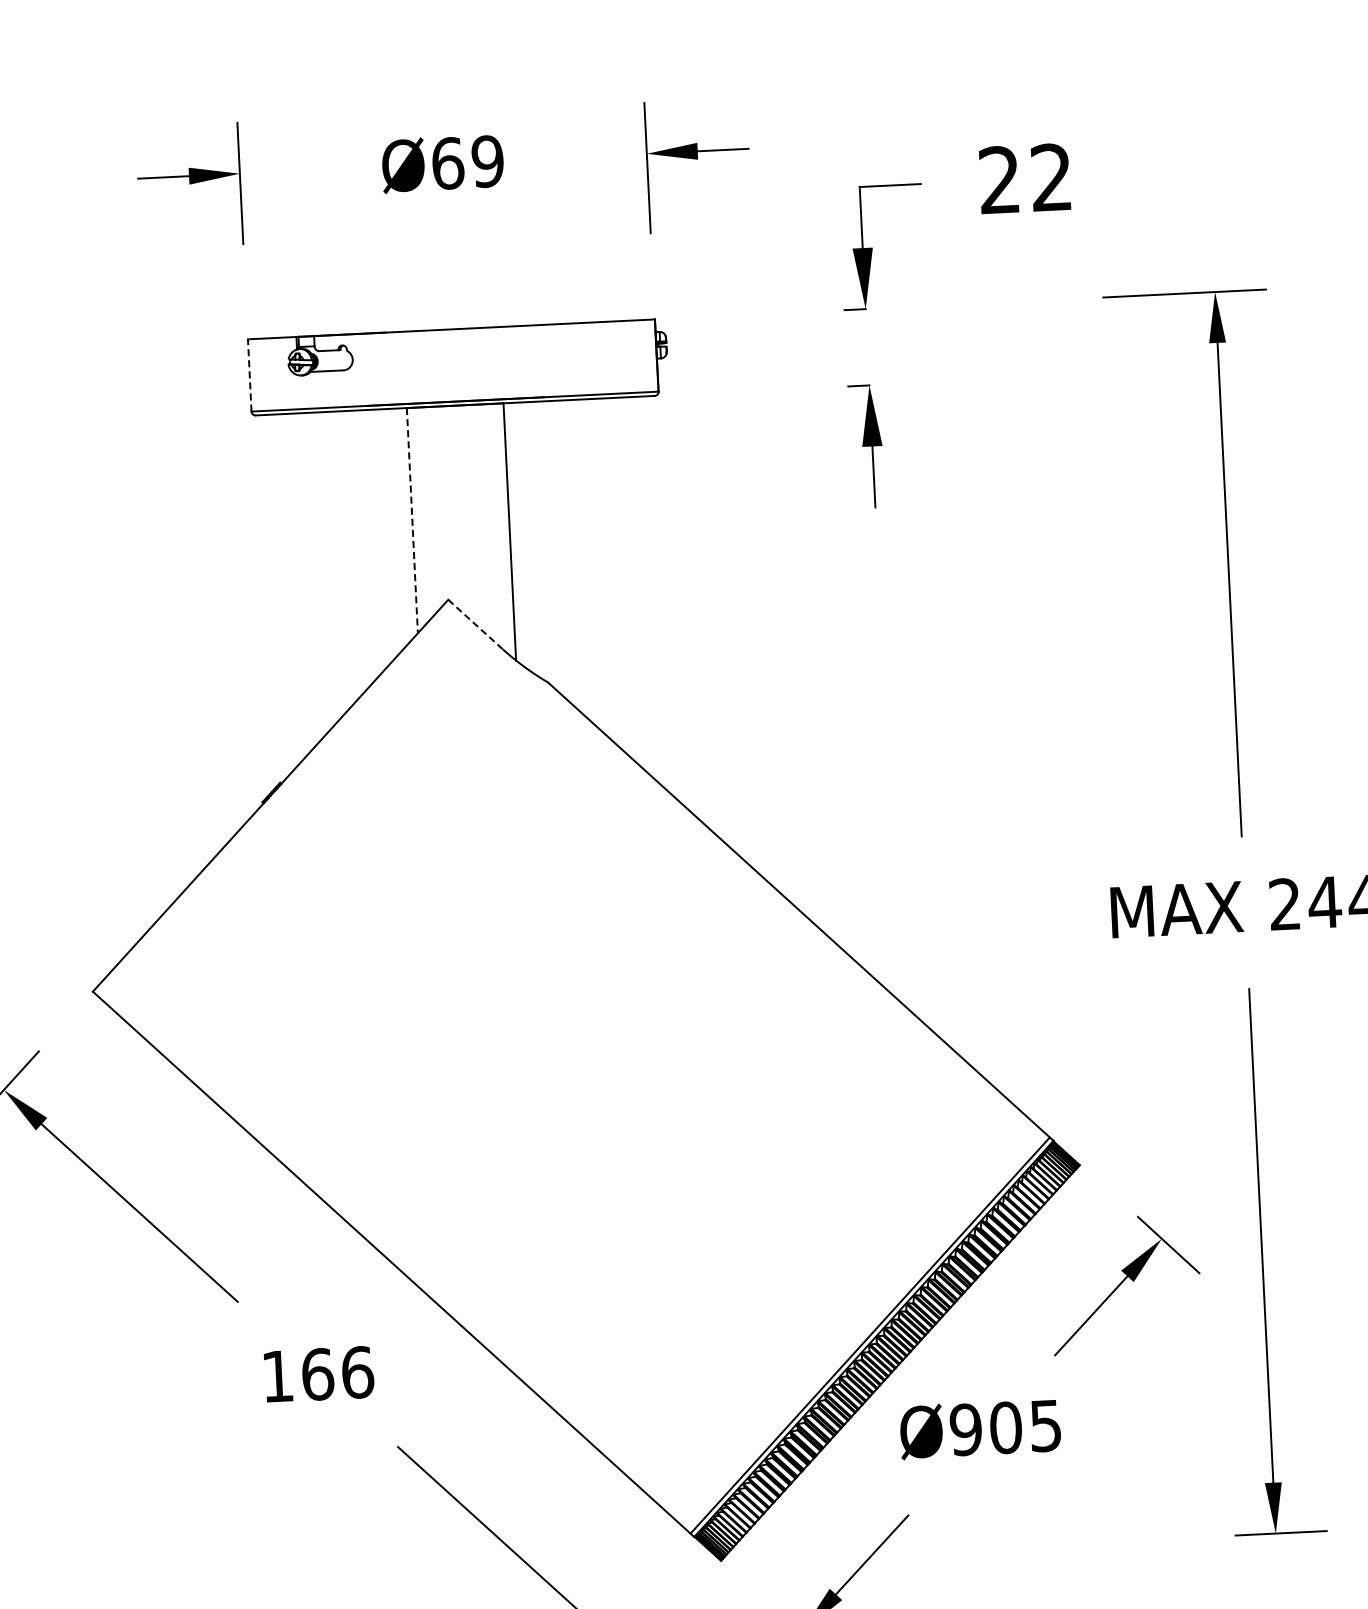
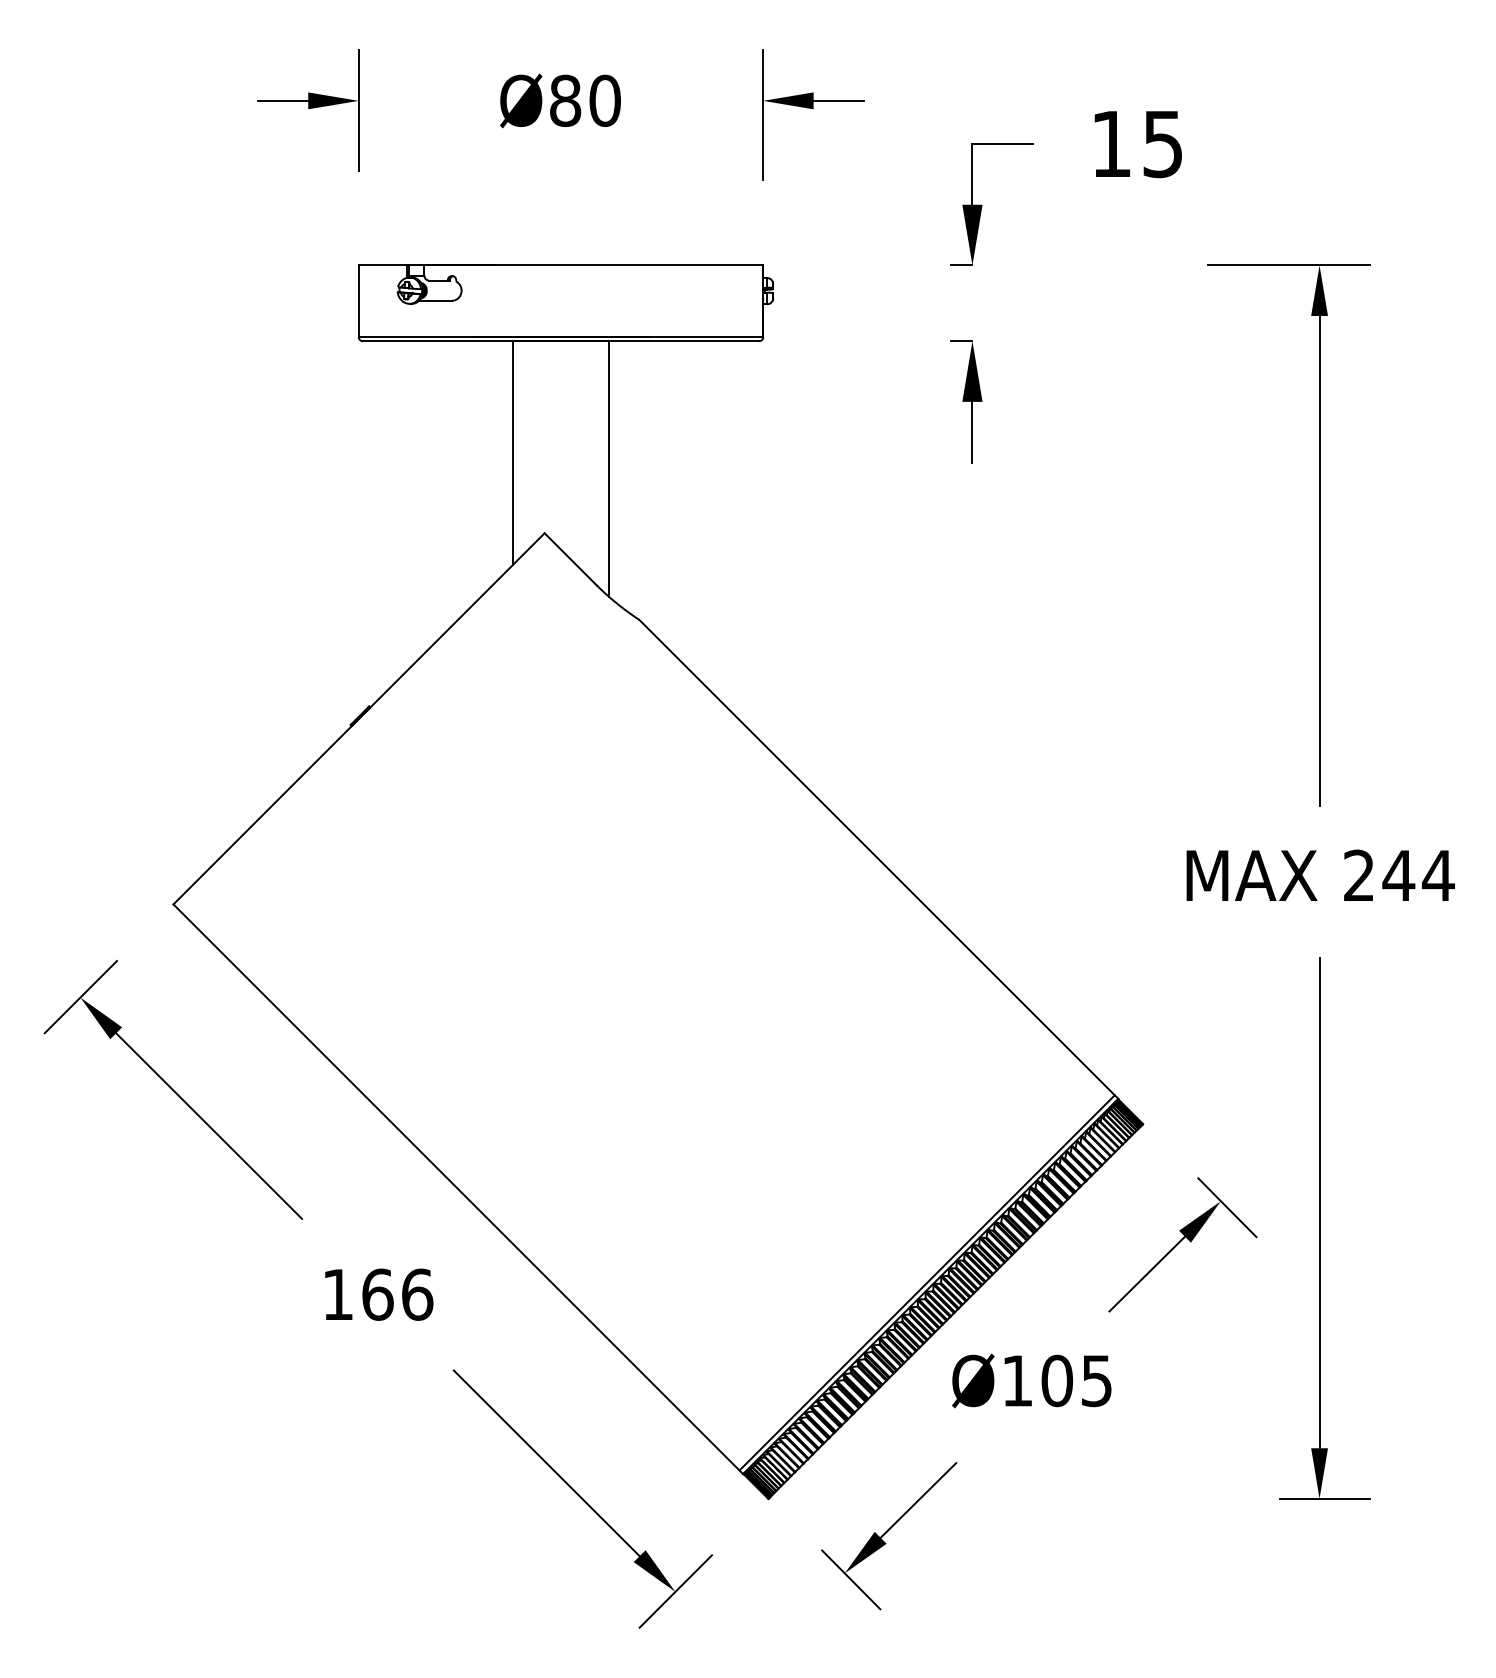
text: (468, 162) -> (585, 100), Ø69 -> Ø80
text: (1024, 179) -> (1136, 144), 22 -> 15
line: (249, 375) -> (358, 301), dashed -> solid
line: (411, 521) -> (512, 453), dashed -> solid
line: (475, 624) -> (570, 559), dashed -> solid
text: (965, 1429) -> (1017, 1380), Ø905 -> Ø105

